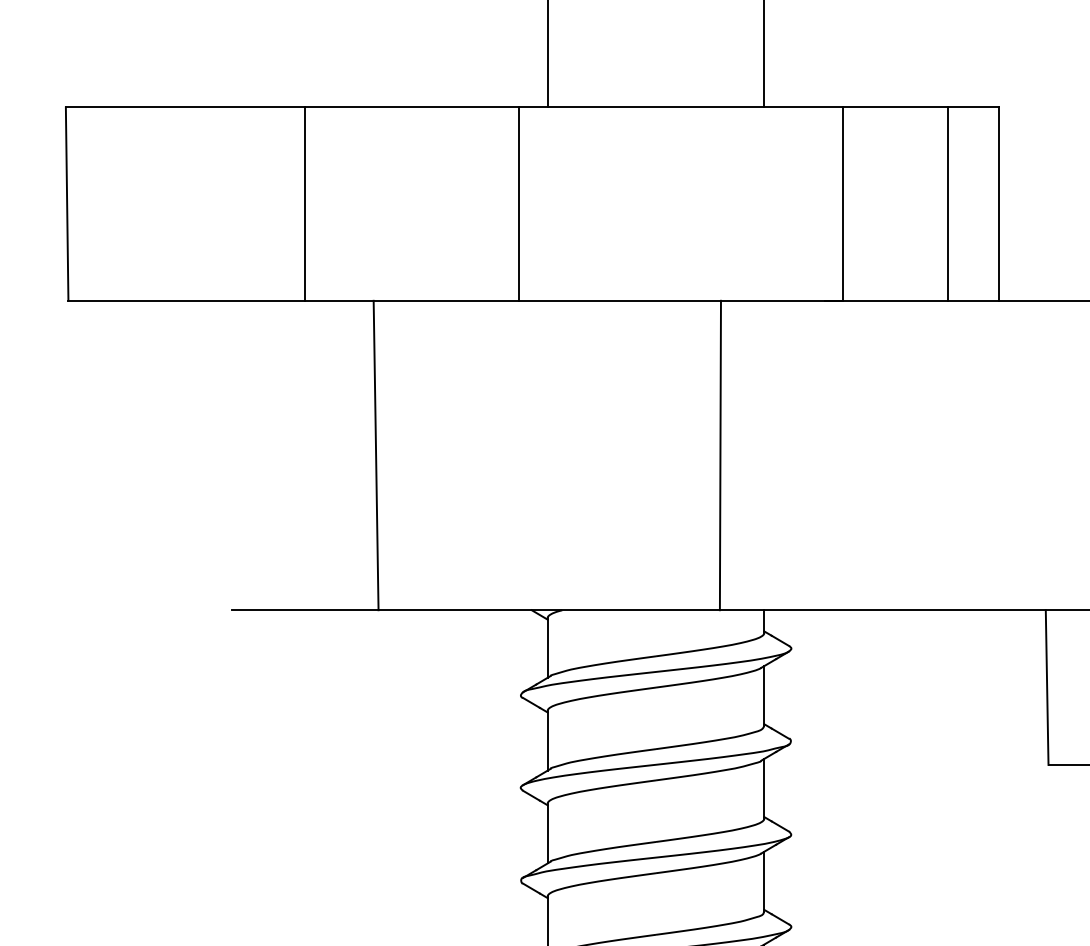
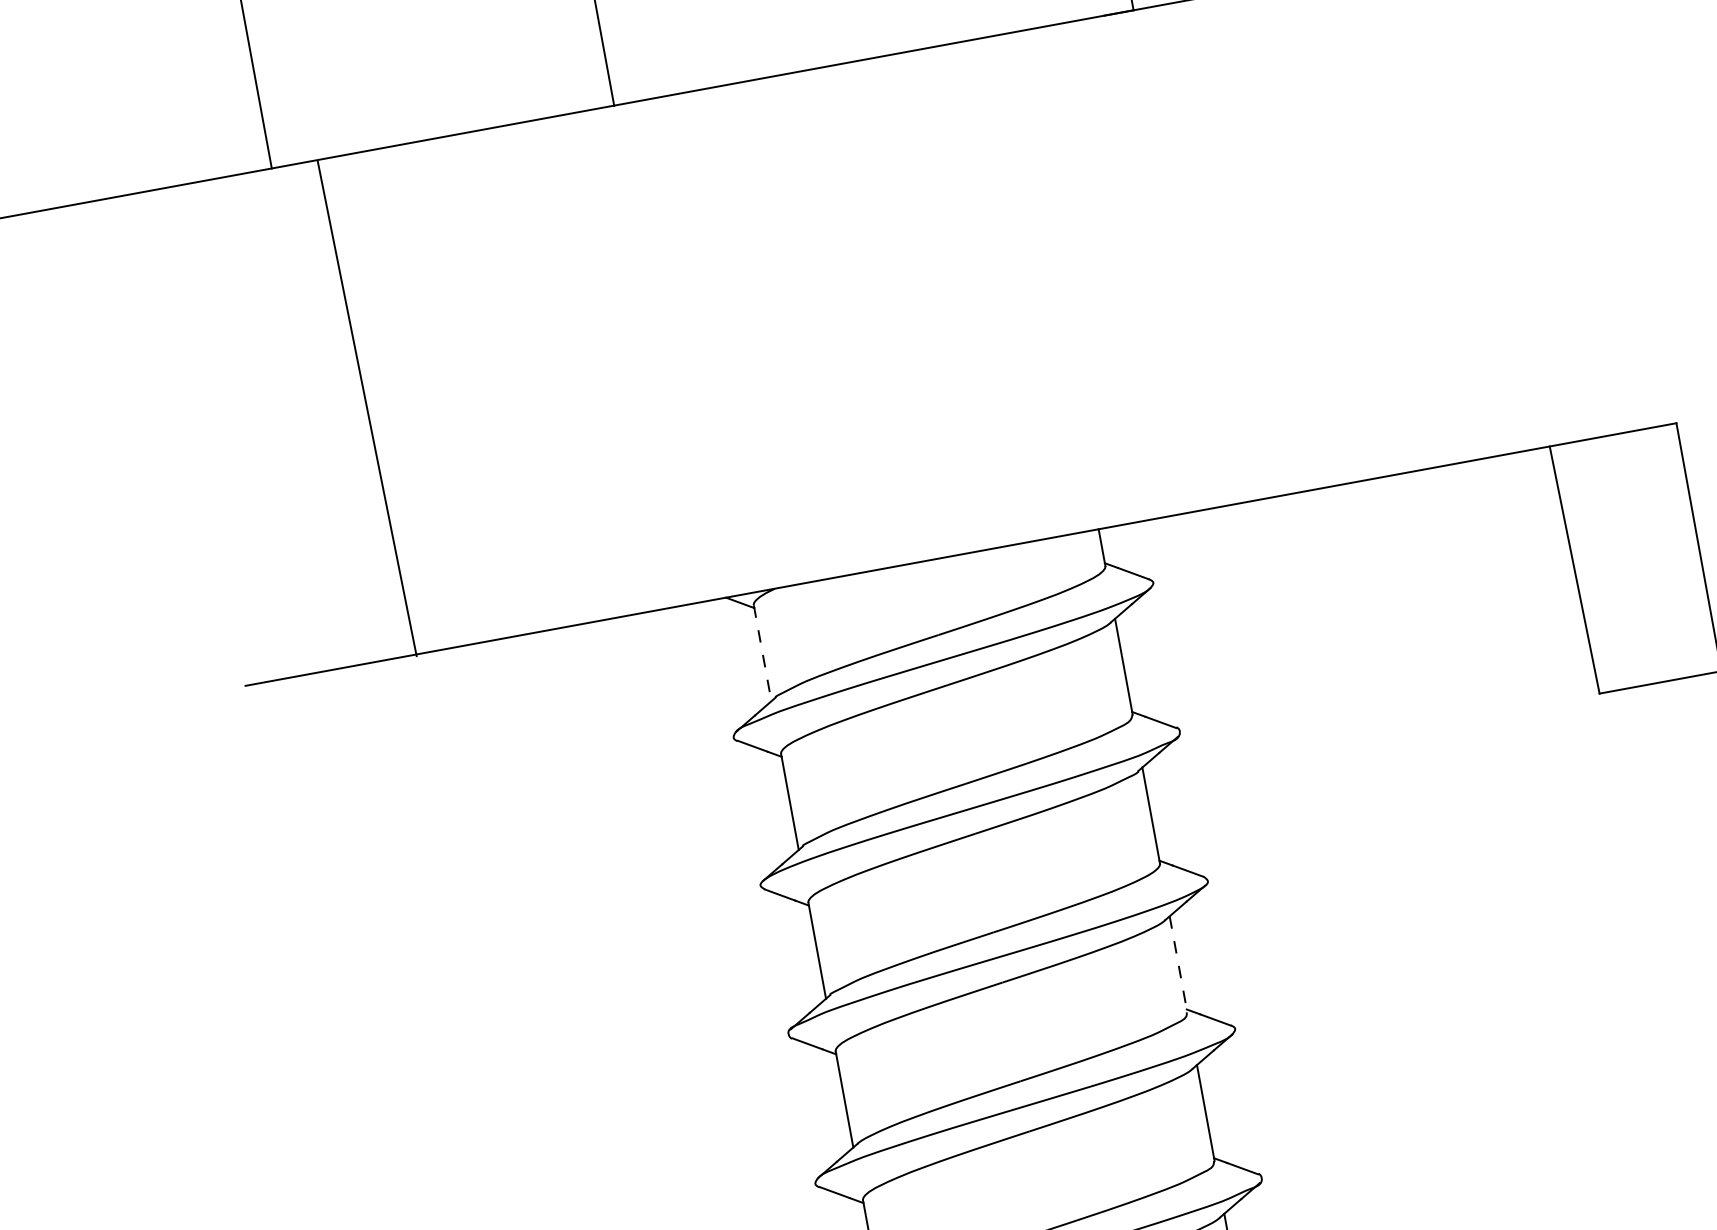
line: (375, 455) -> (366, 409), moved
line: (719, 455) -> (981, 294), removed
line: (547, 647) -> (762, 652), solid -> dashed
line: (764, 881) -> (1178, 963), solid -> dashed

